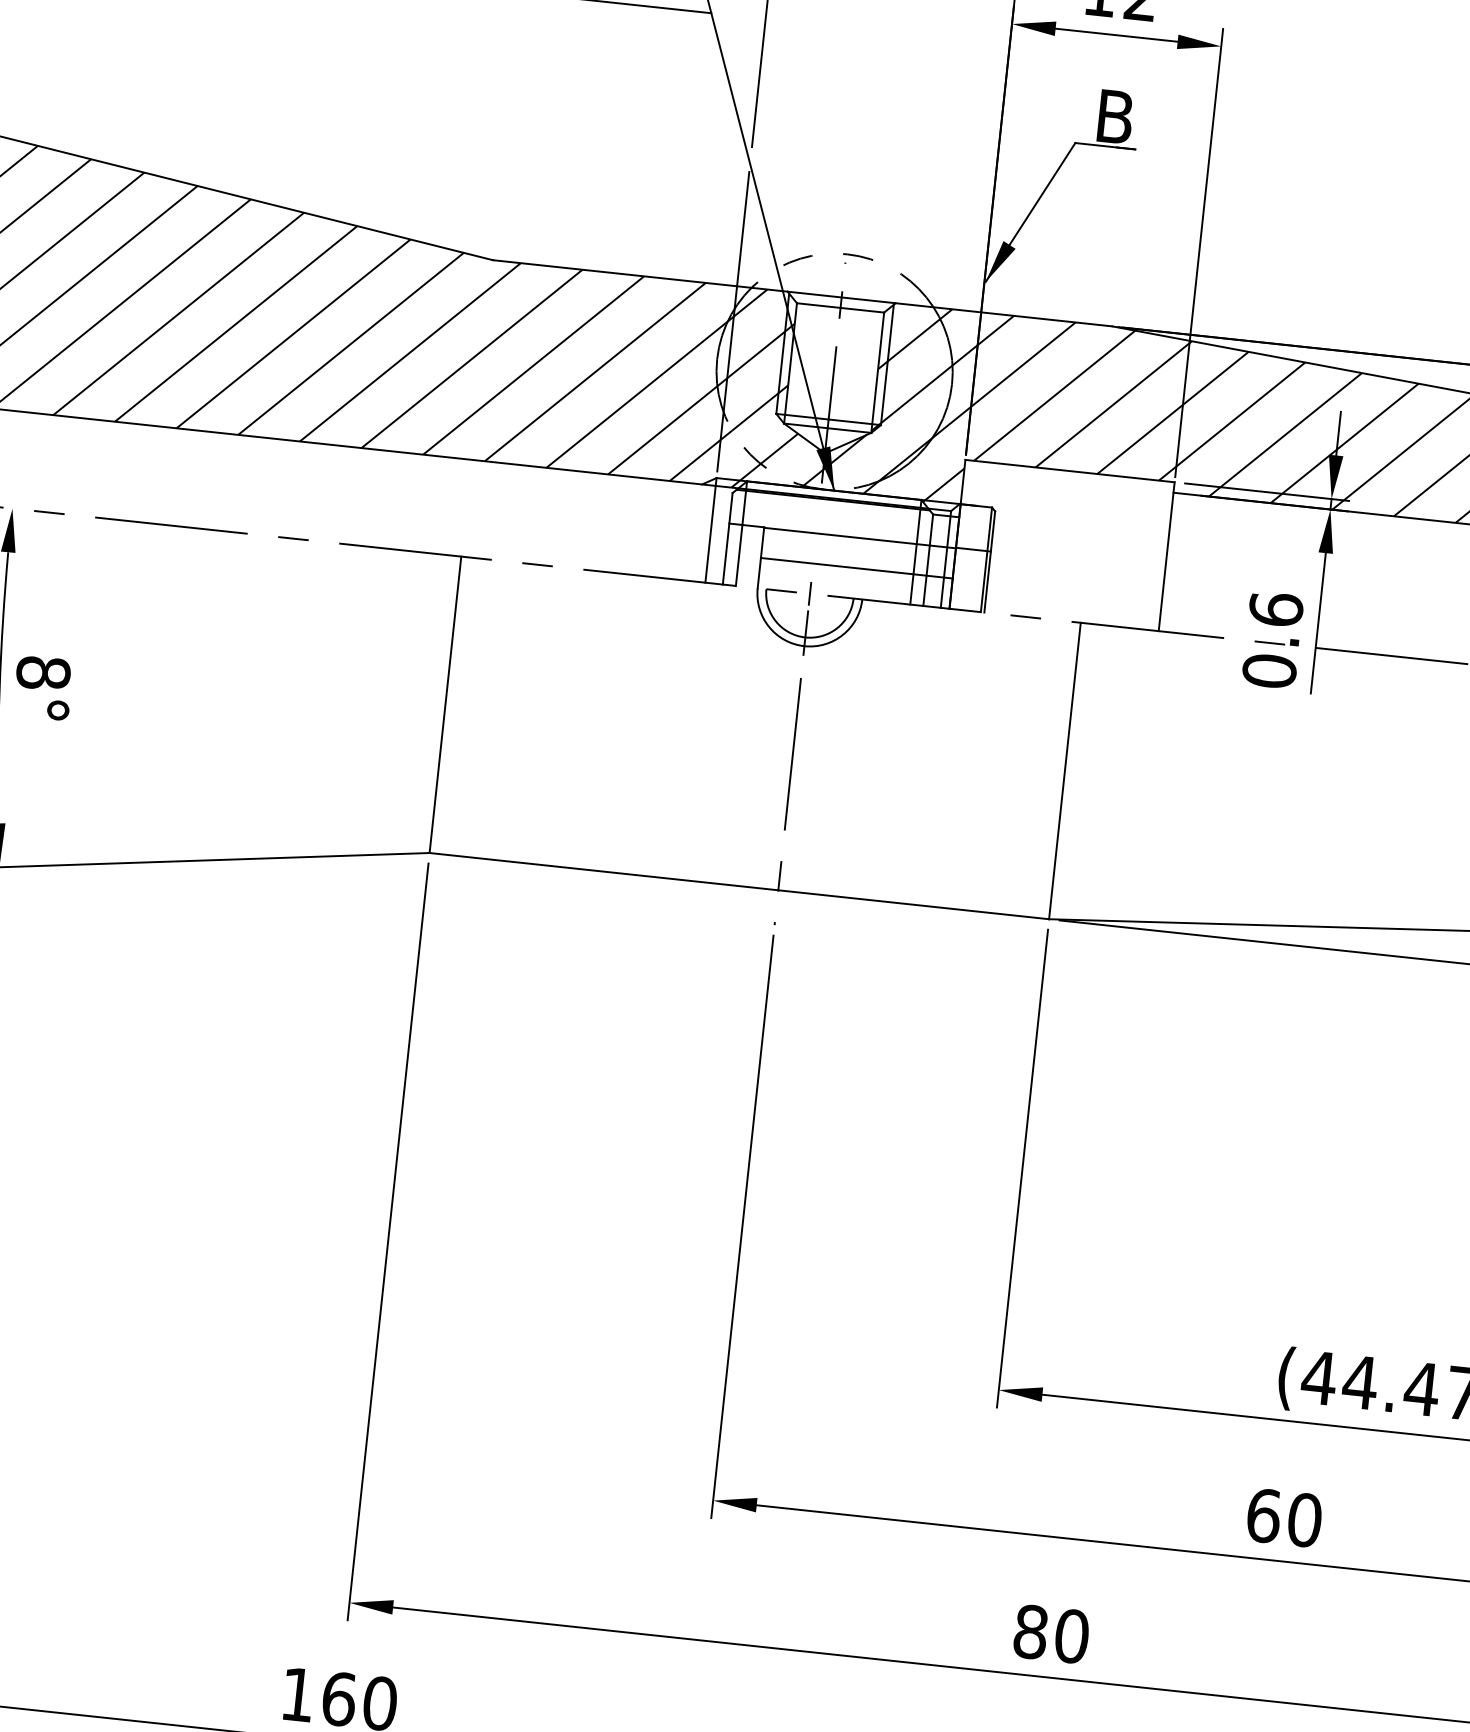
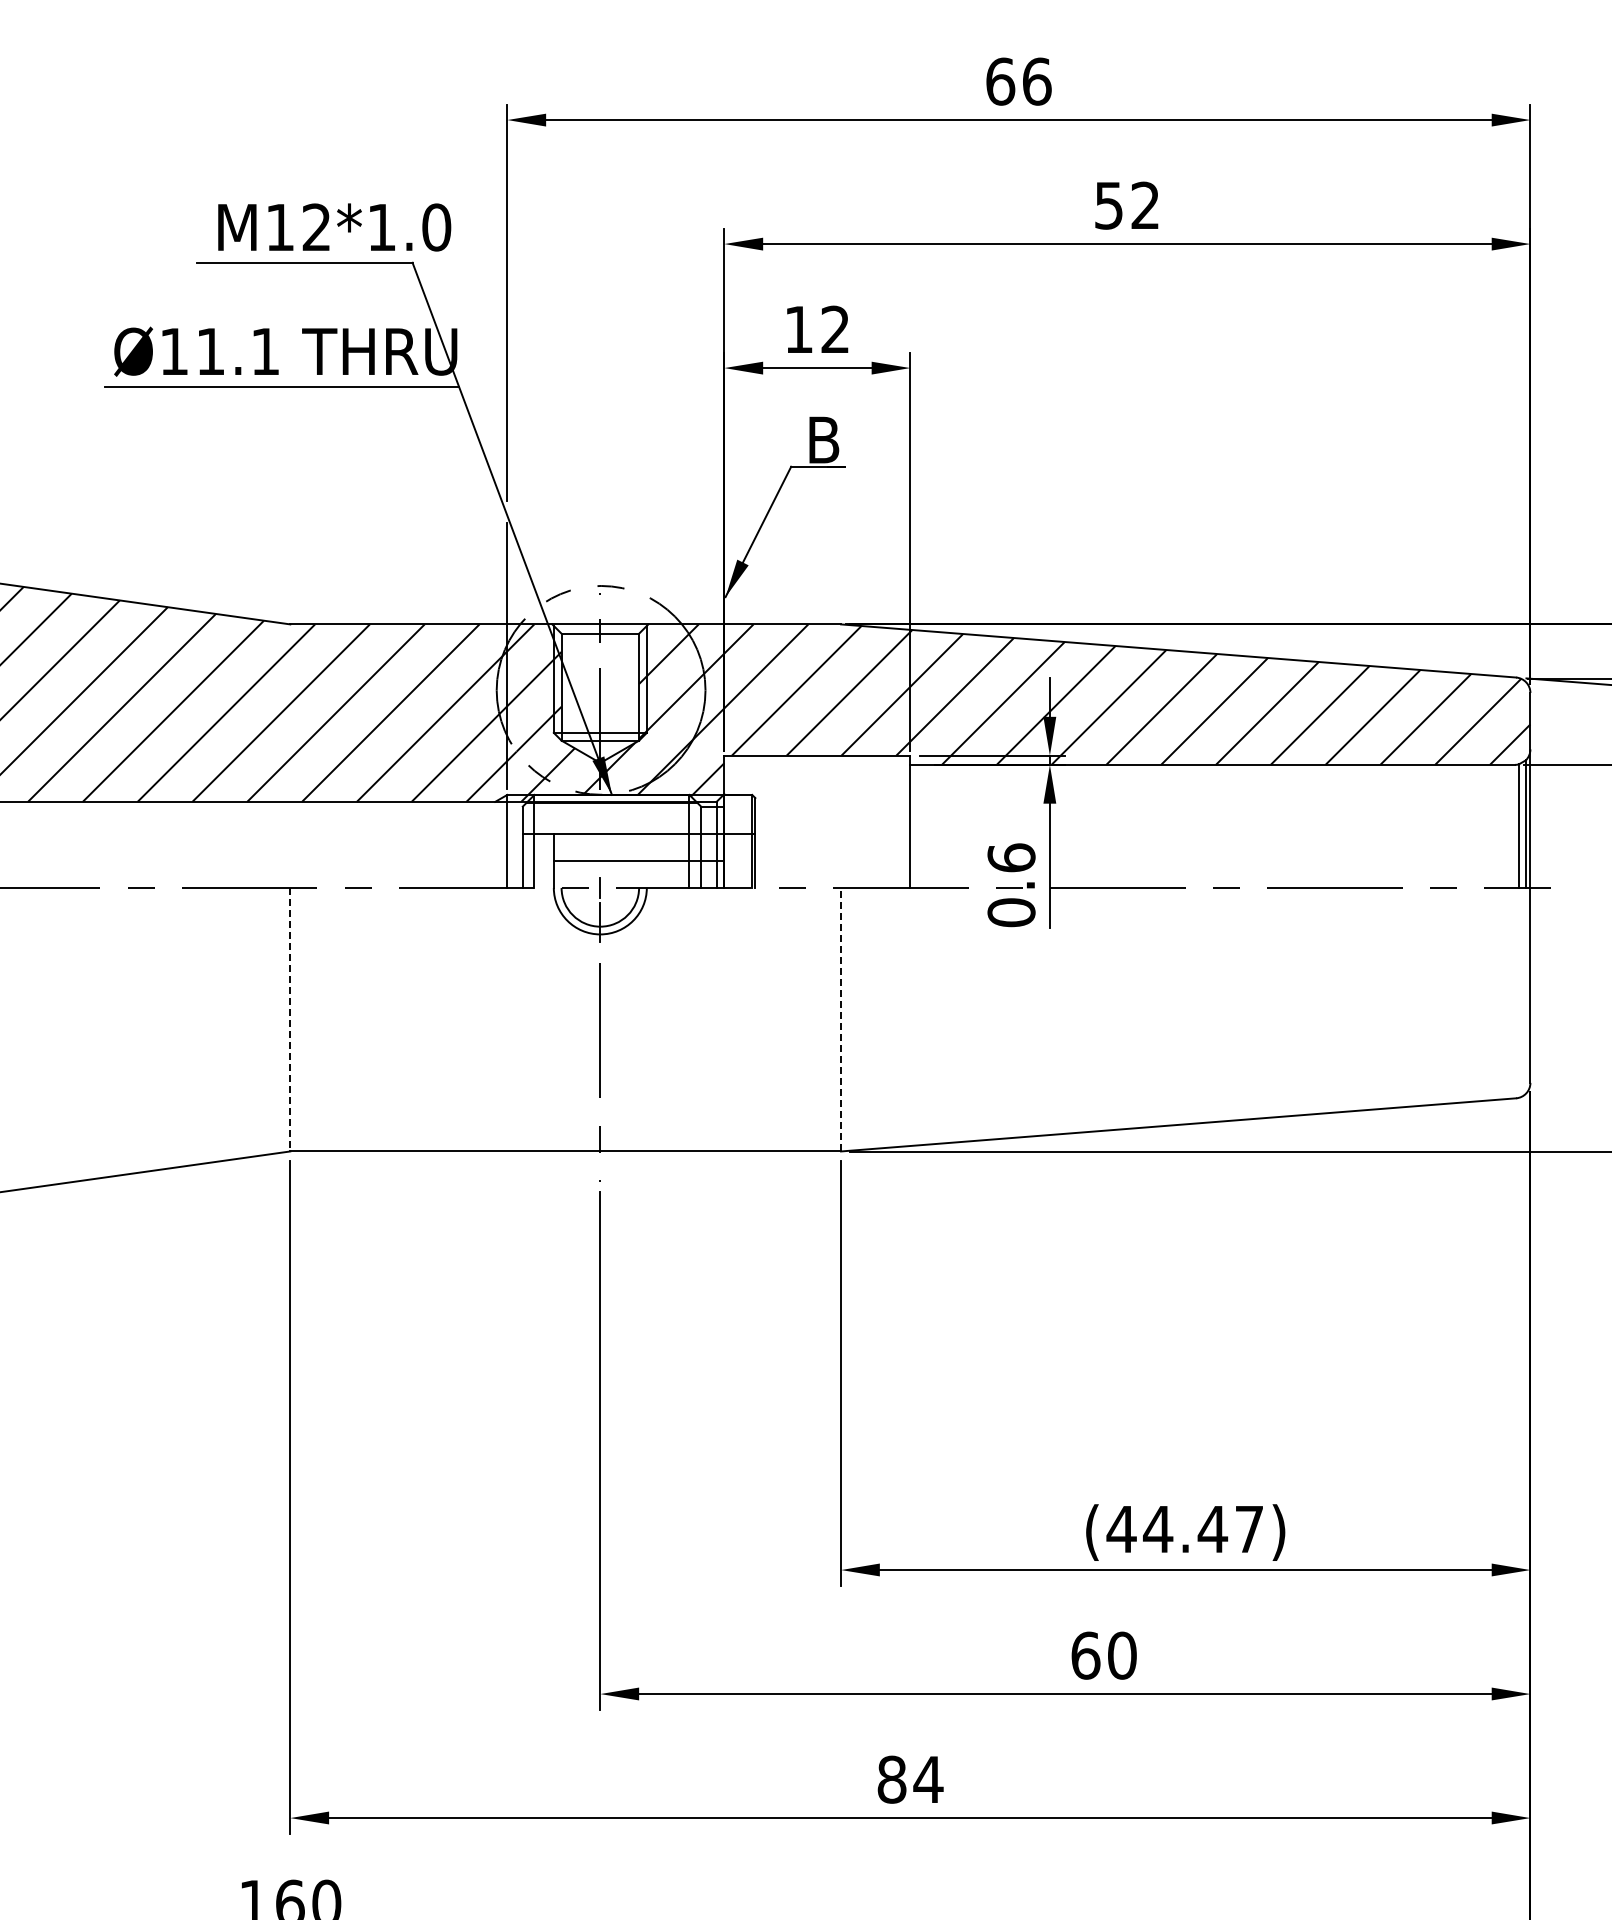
line: (445, 704) -> (290, 1019), solid -> dashed
line: (1065, 770) -> (841, 1019), solid -> dashed
text: (1071, 1636) -> (928, 1779), 80 -> 84

